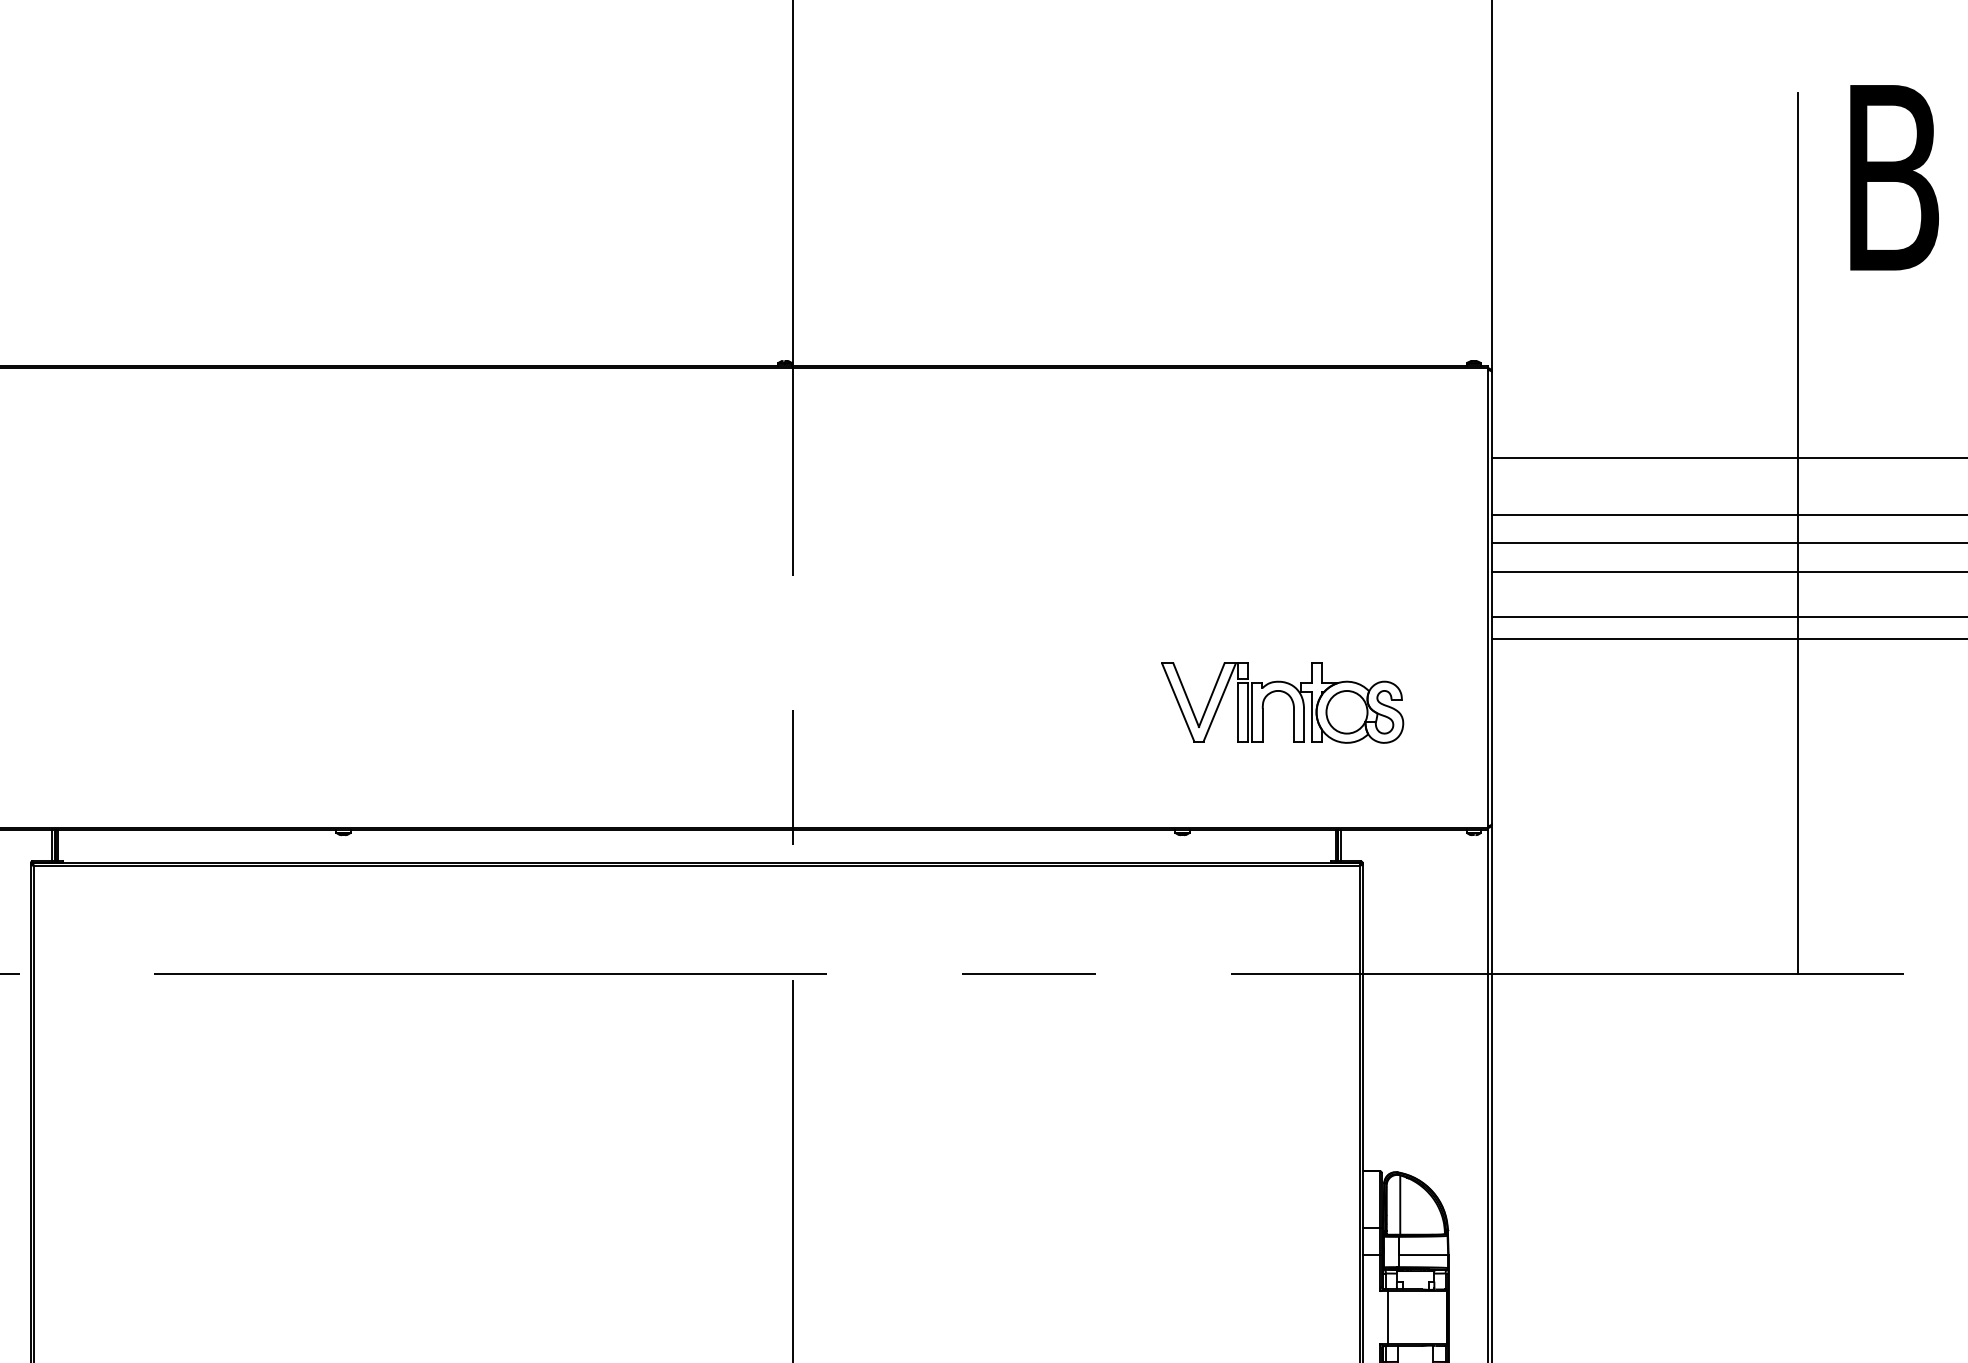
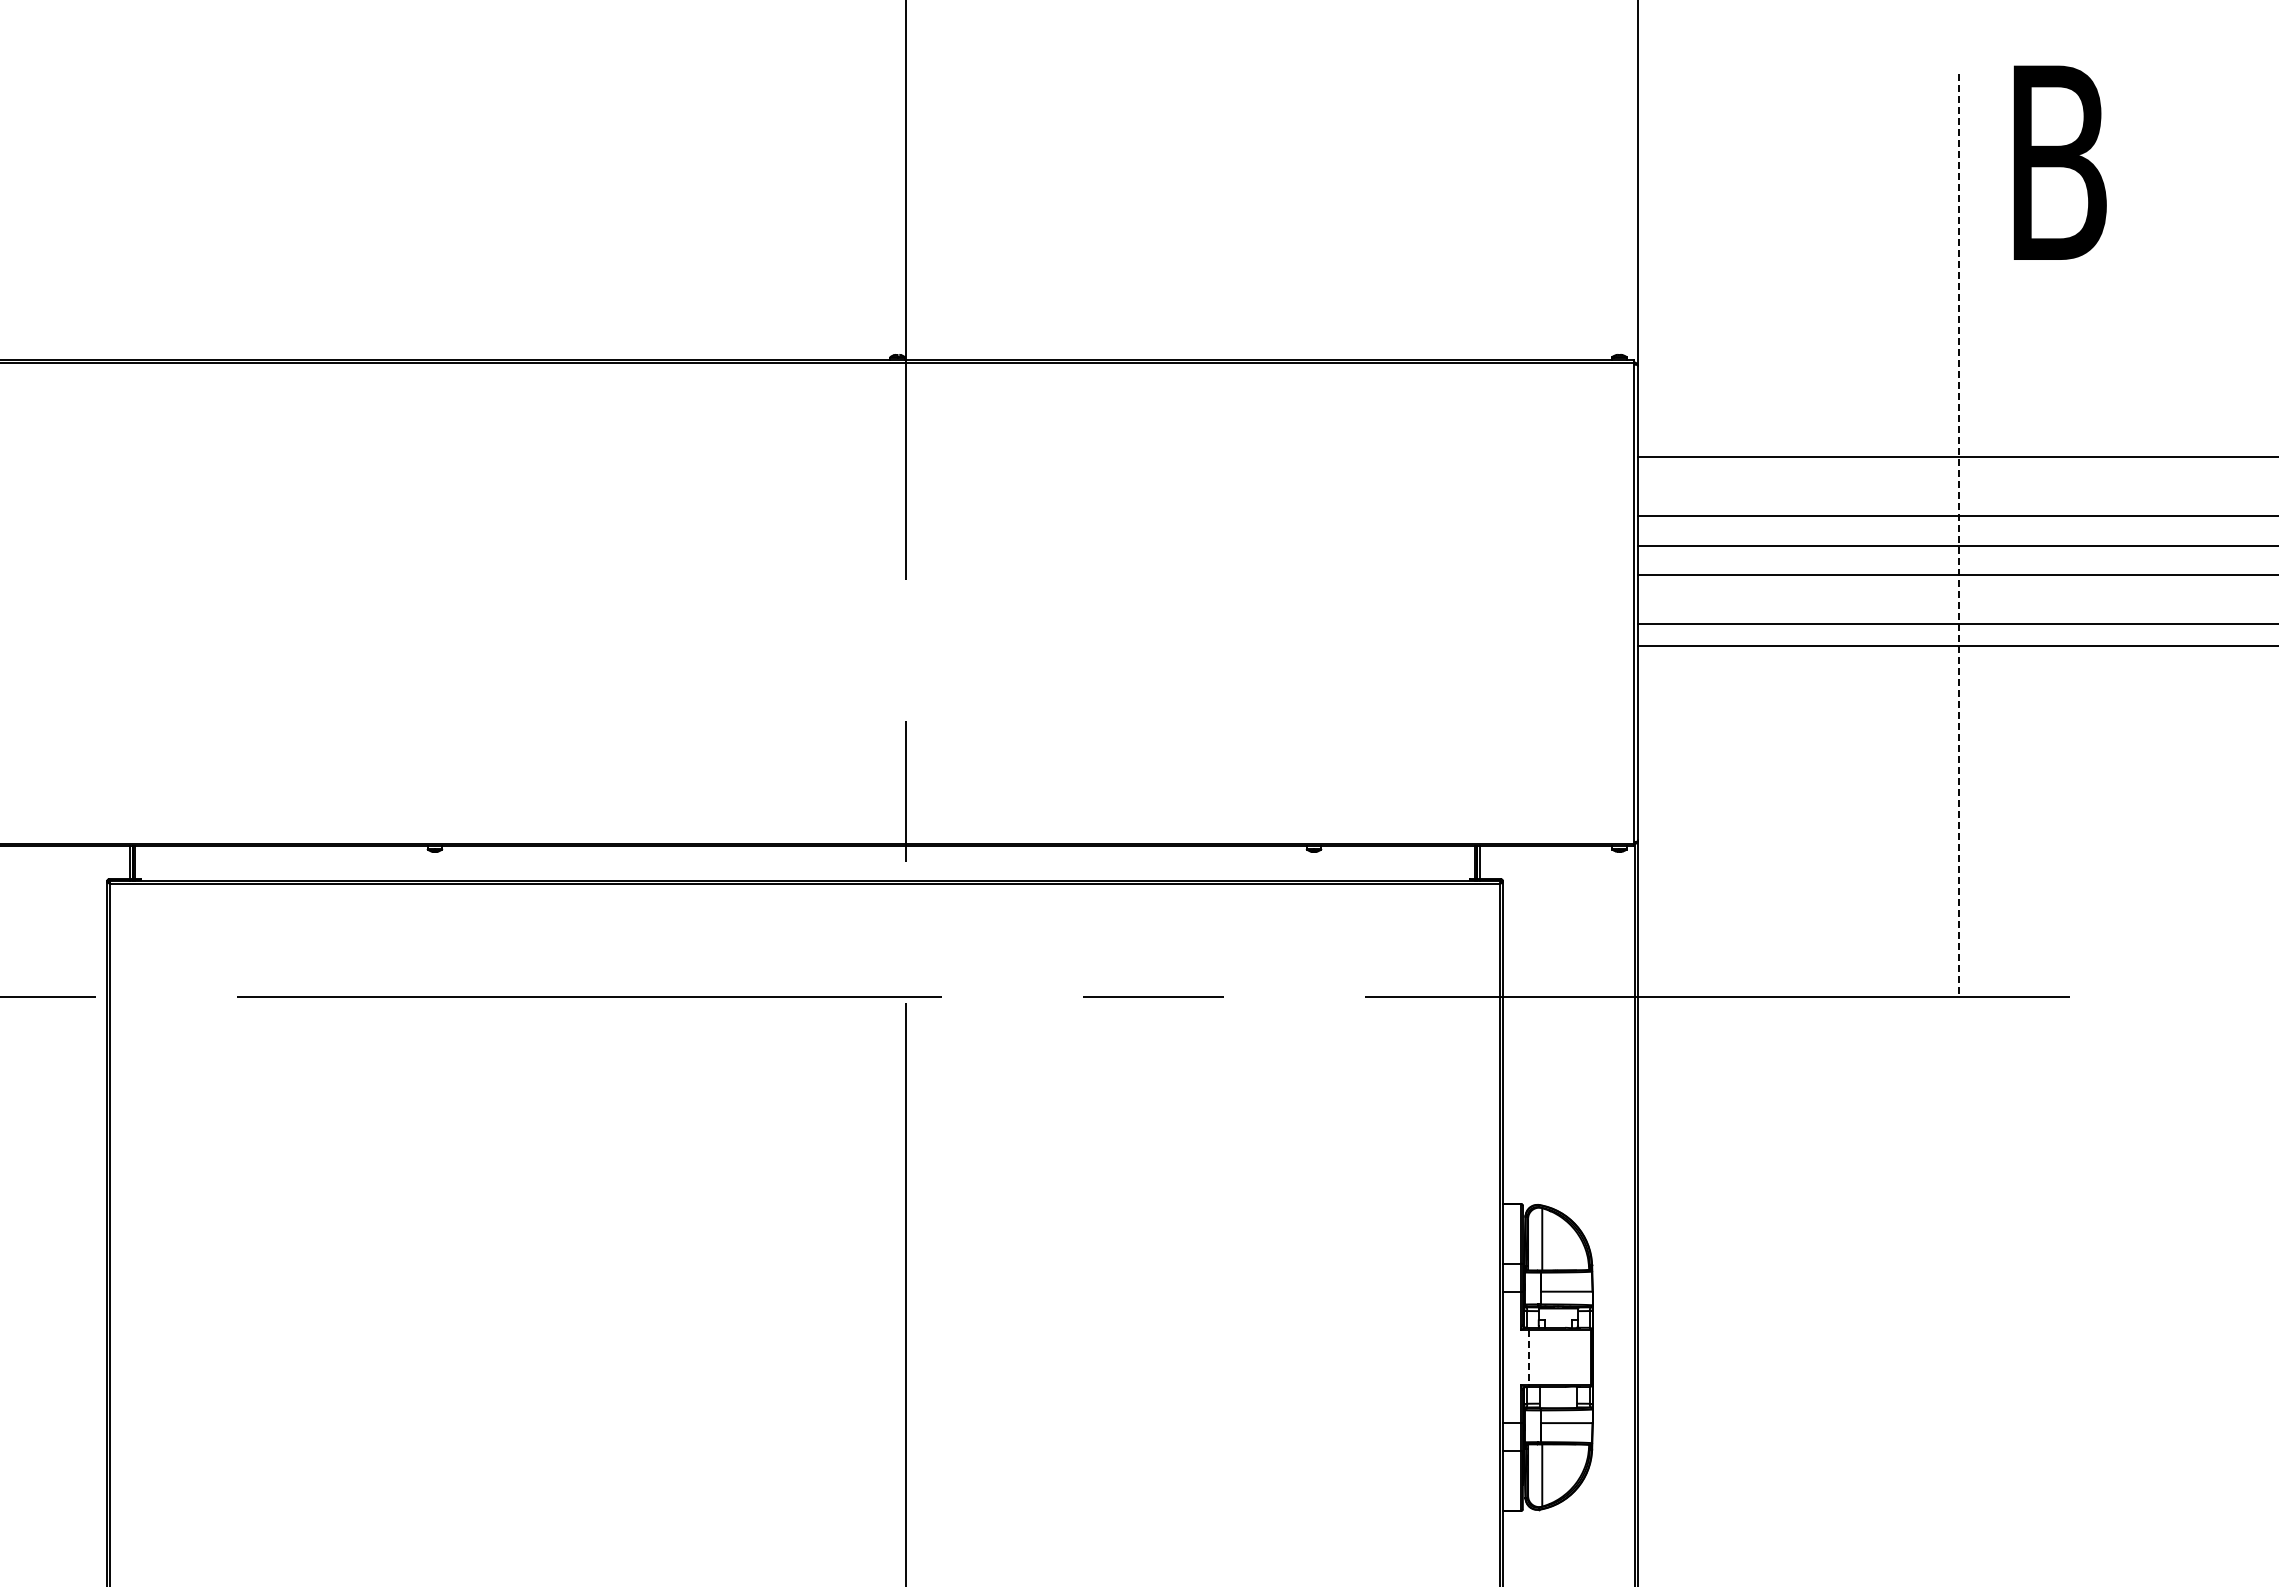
line: (1797, 533) -> (1958, 535), solid -> dashed
part: (1287, 695) -> (1424, 705), removed
line: (1388, 1317) -> (1529, 1357), solid -> dashed

